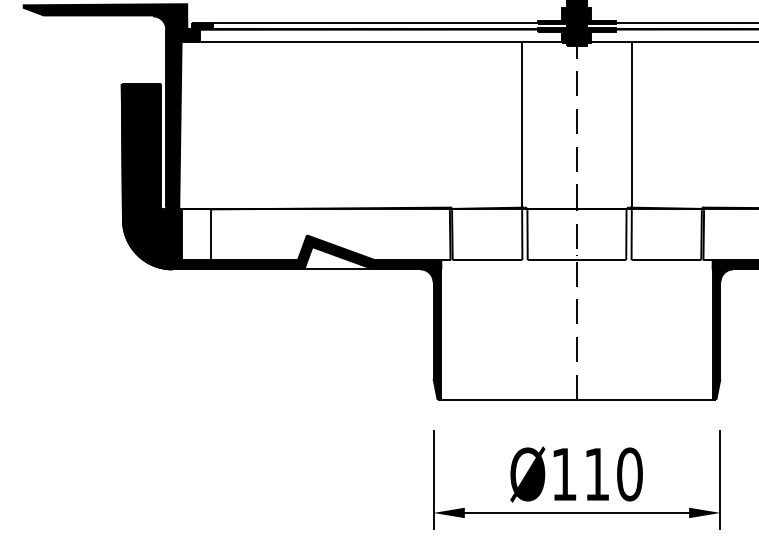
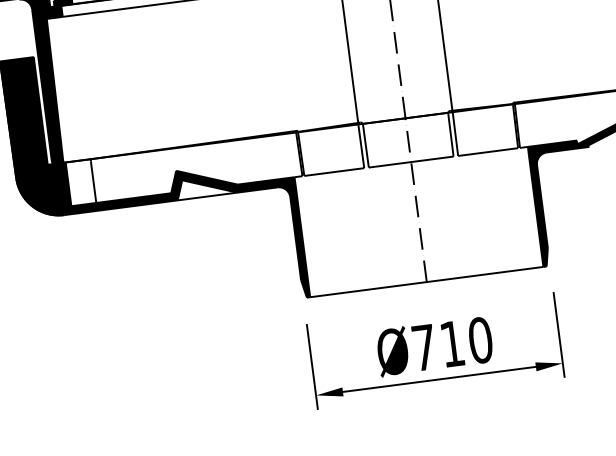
text: (564, 474) -> (424, 347), Ø110 -> Ø710

